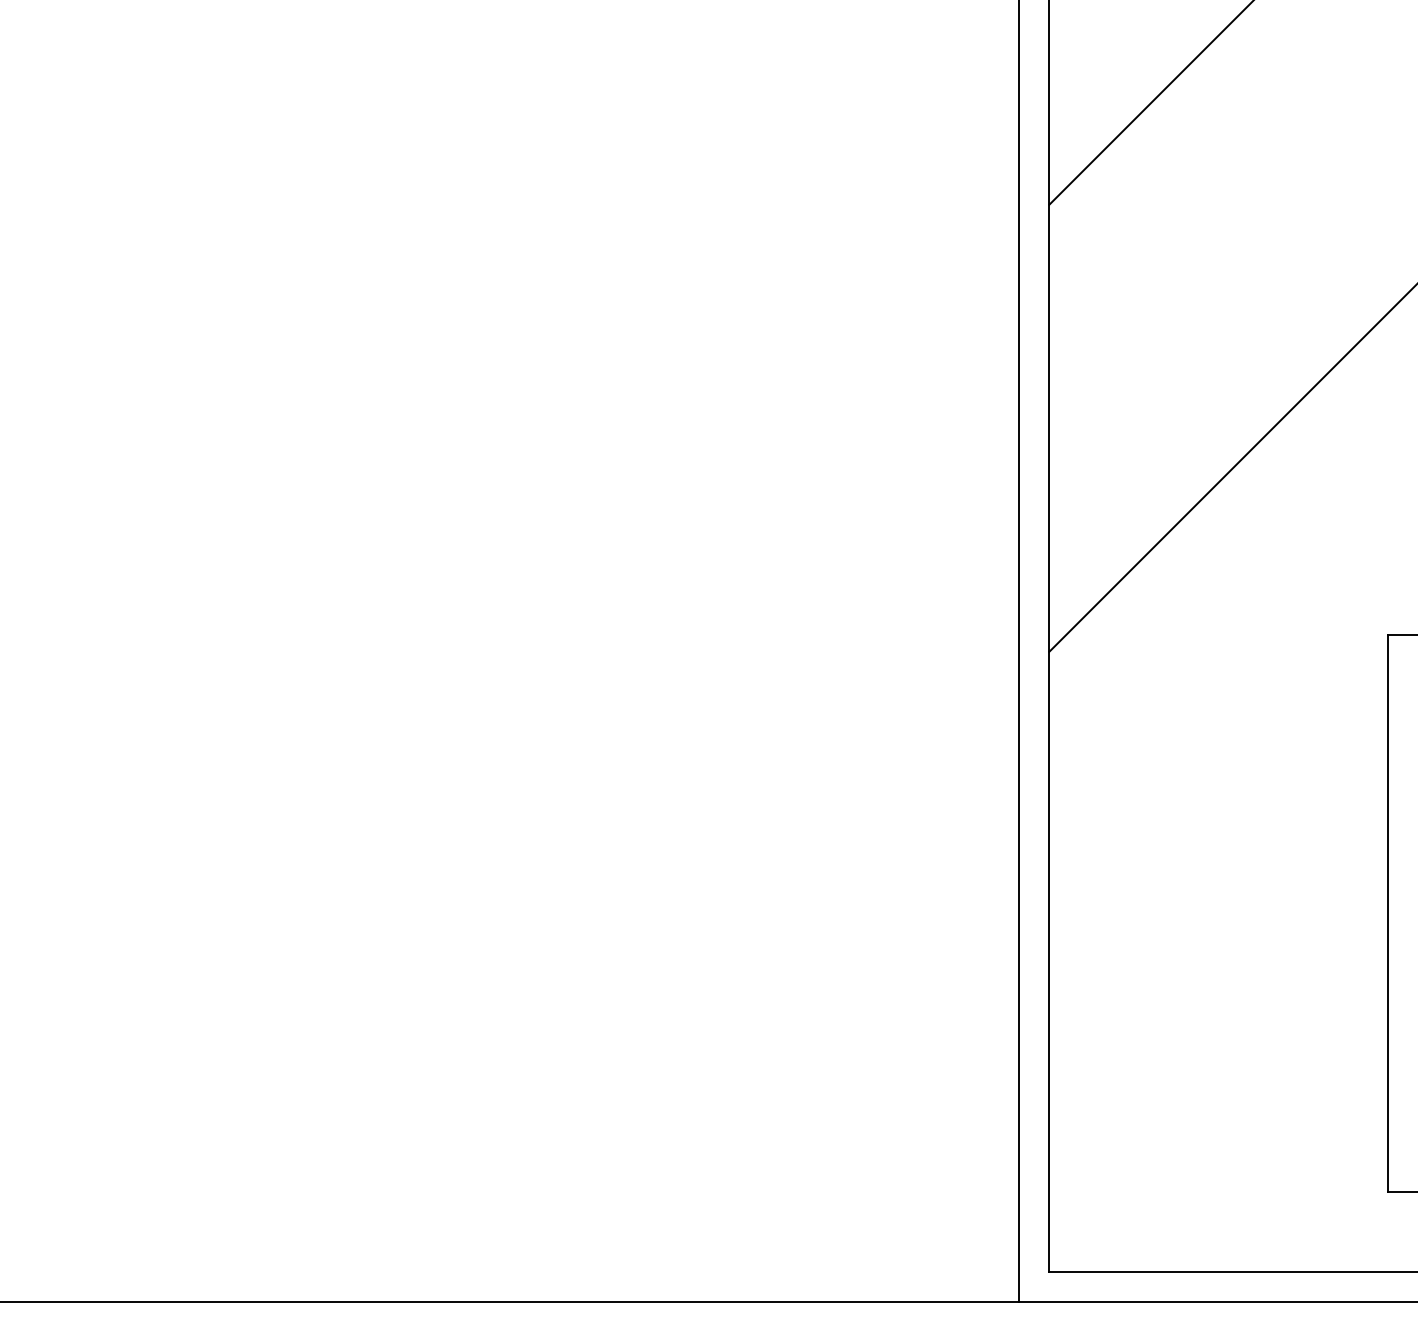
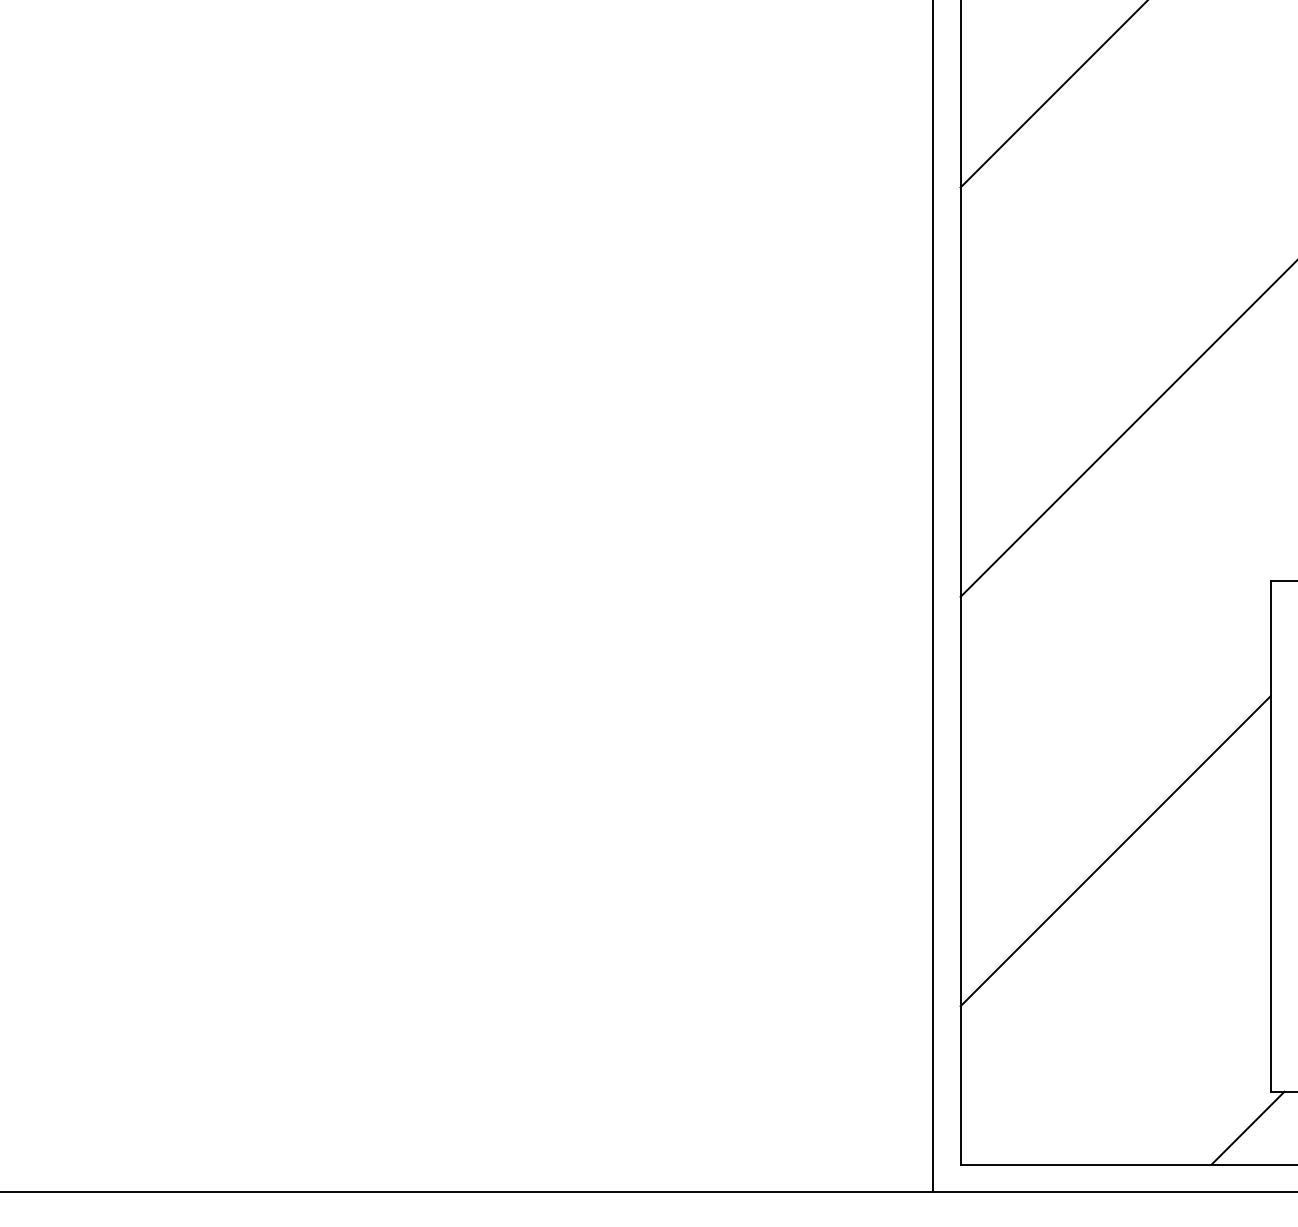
line: (1218, 929) -> (1115, 851), added
line: (1363, 1231) -> (1248, 1127), added

